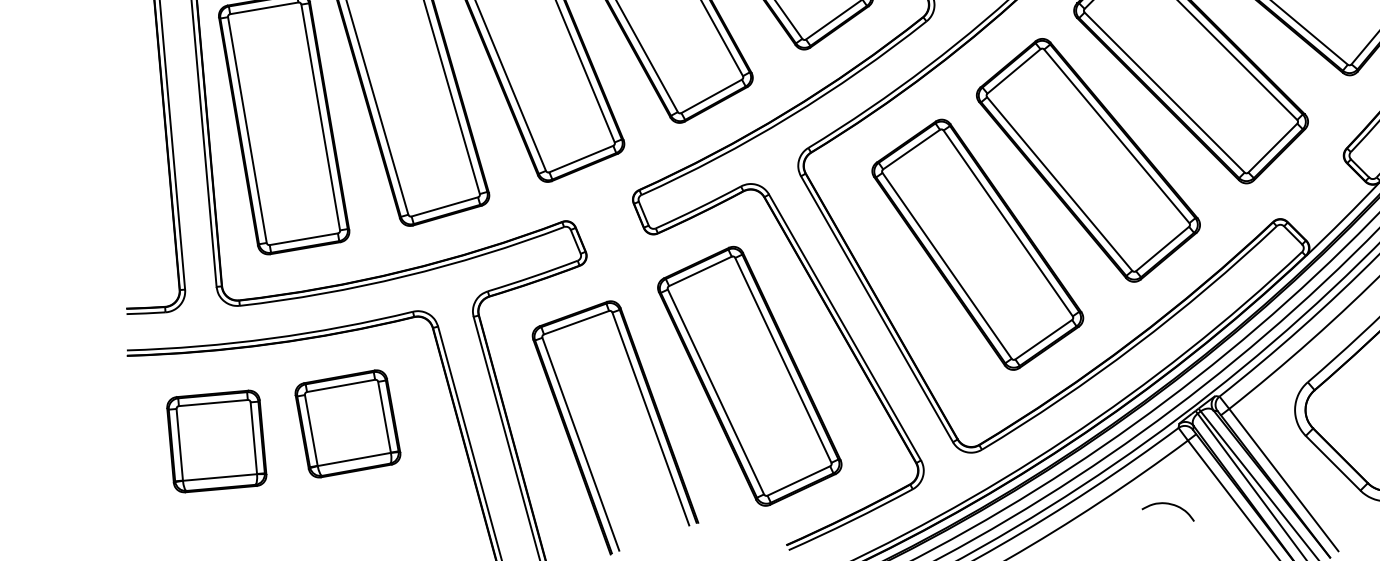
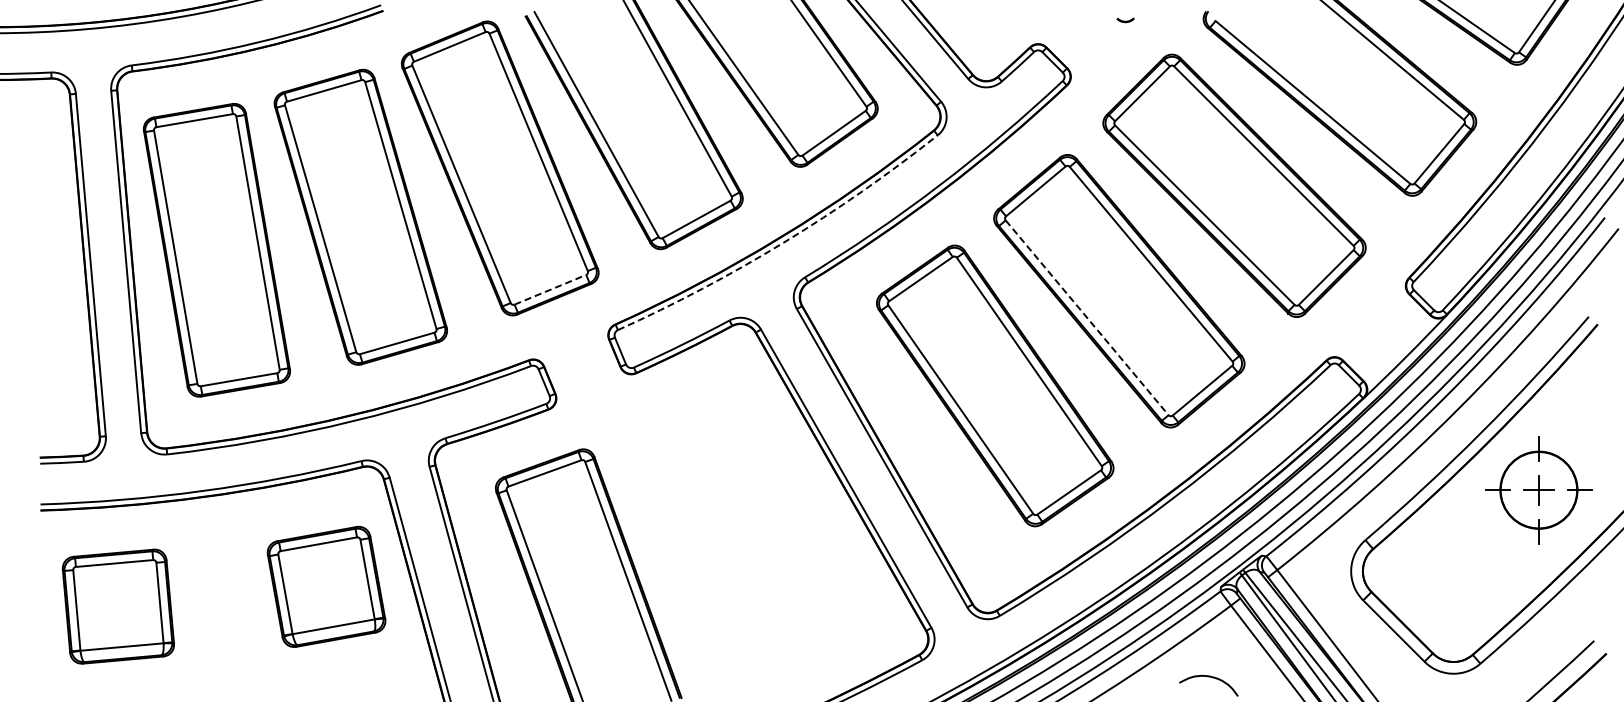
arc: (789, 116) -> (783, 242), solid -> dashed
line: (581, 158) -> (550, 289), solid -> dashed
line: (1060, 183) -> (1087, 317), solid -> dashed
part: (749, 376) -> (739, 533), removed
part: (347, 423) -> (326, 586), moved
part: (216, 441) -> (118, 606), moved

